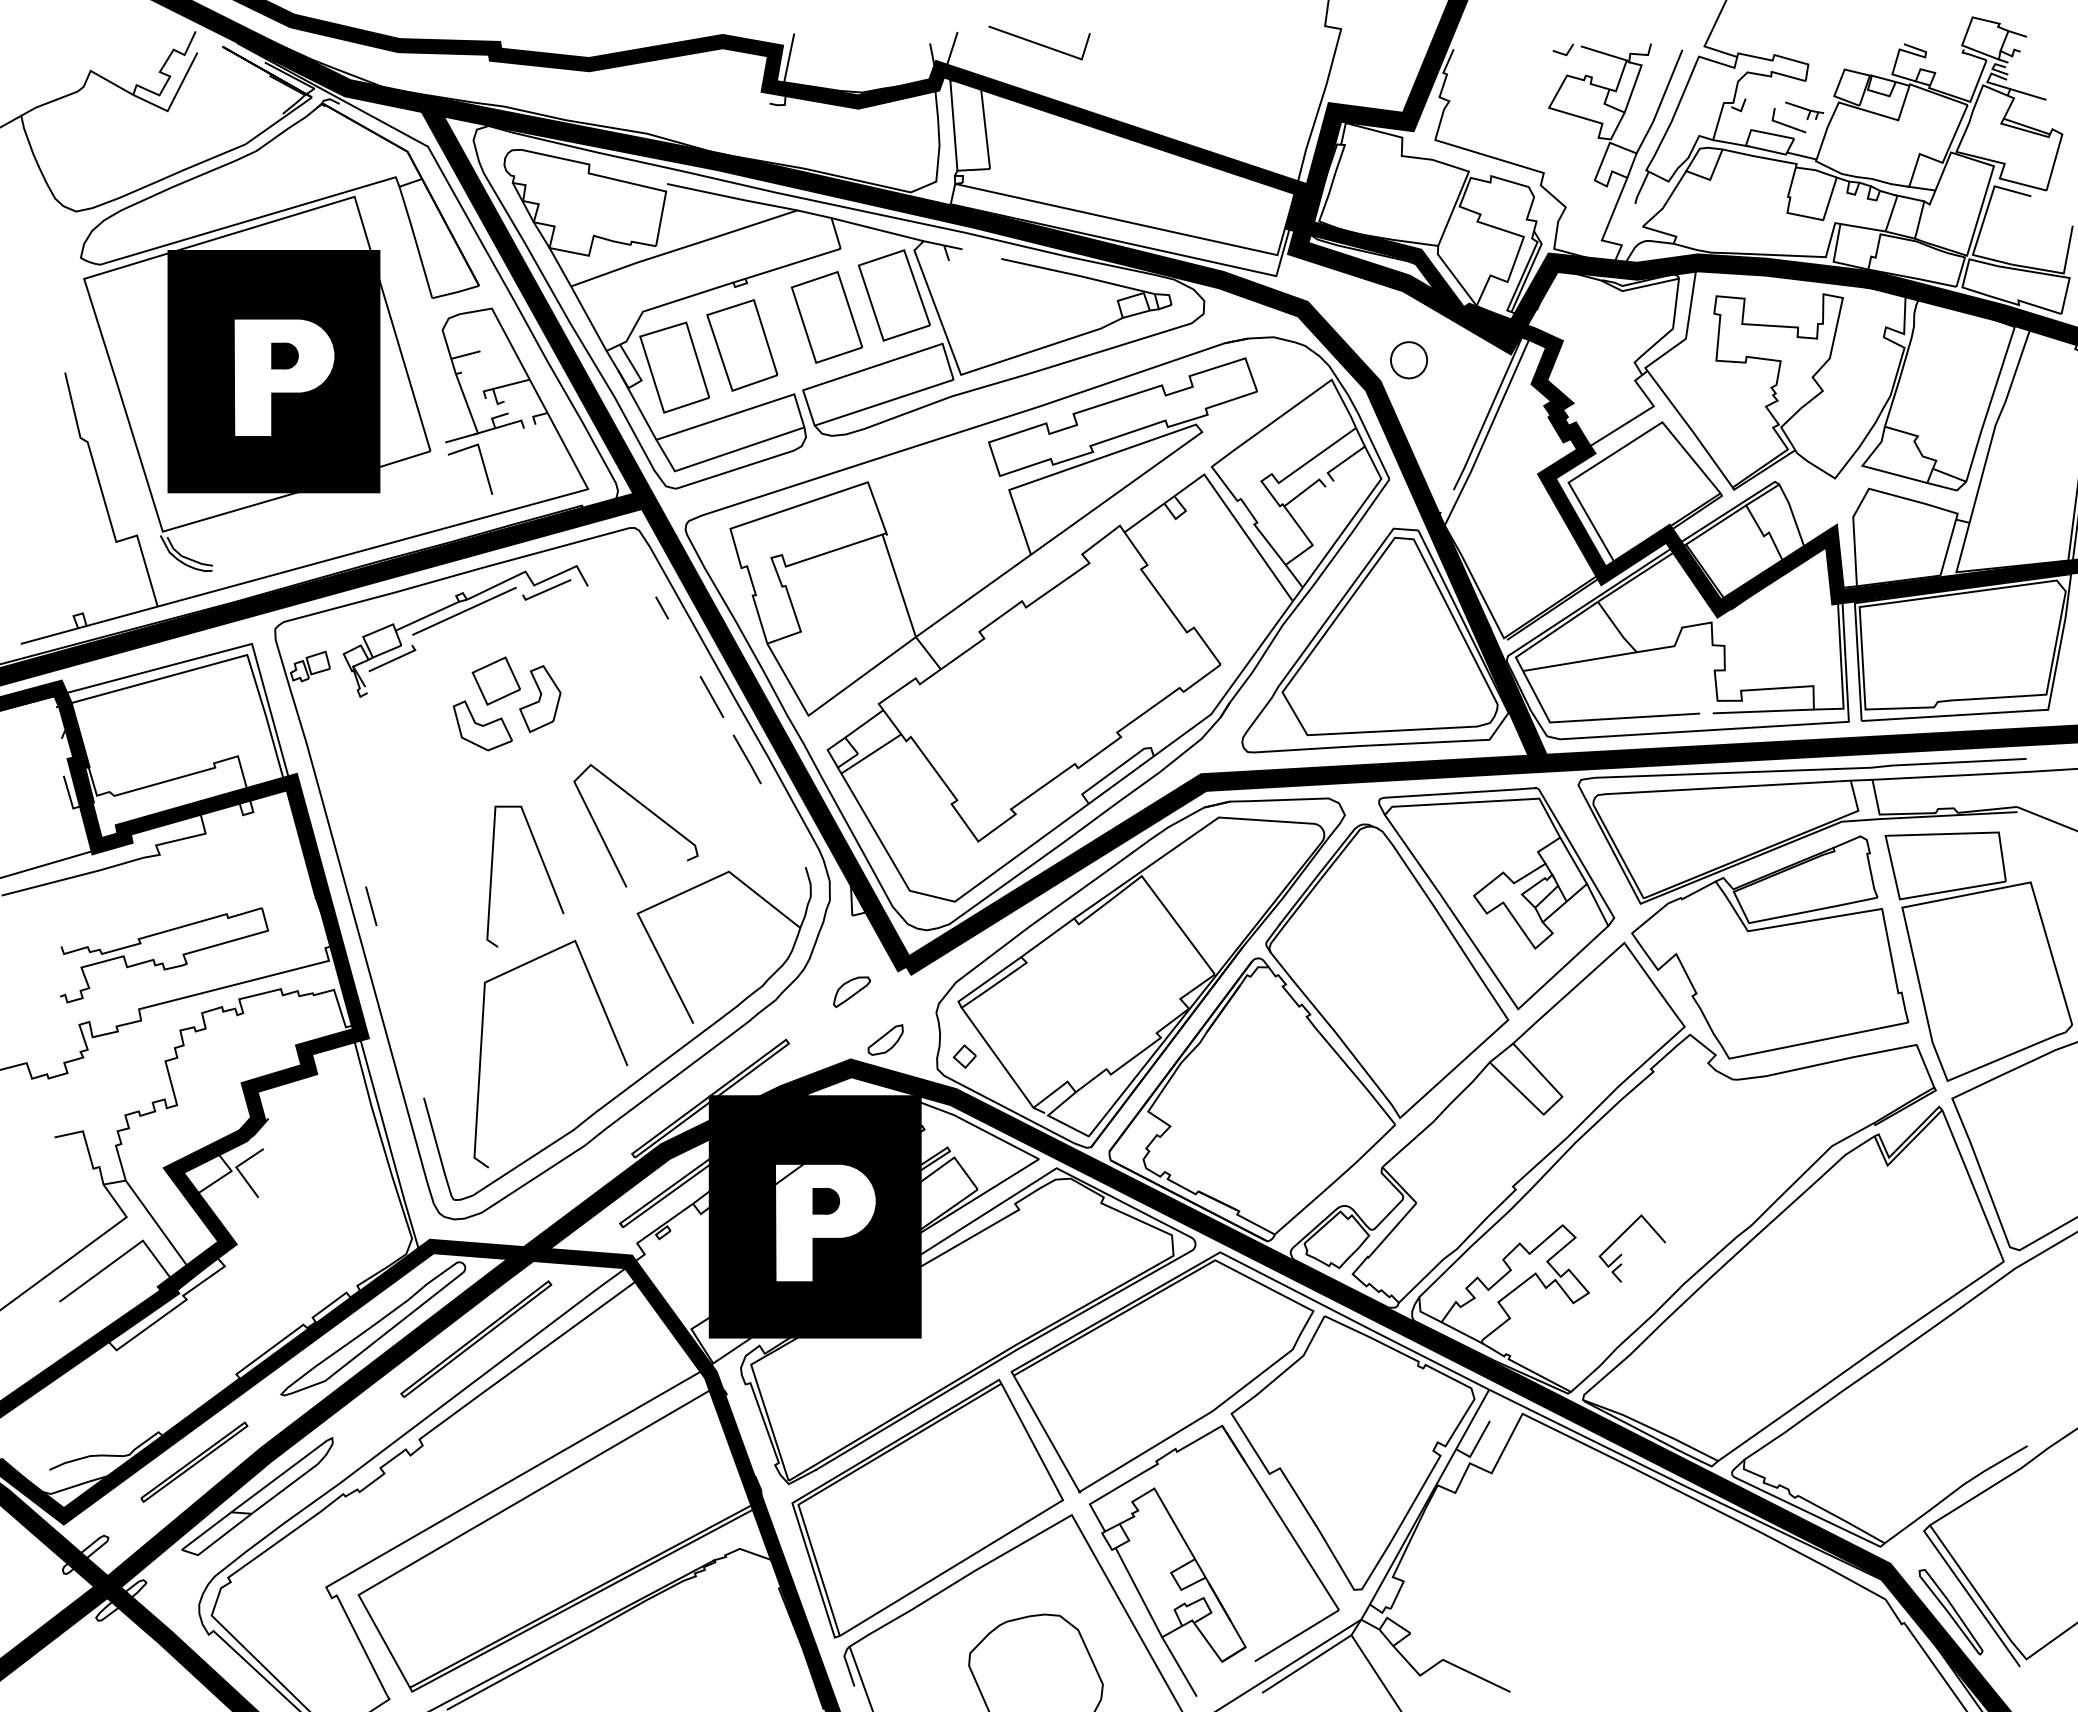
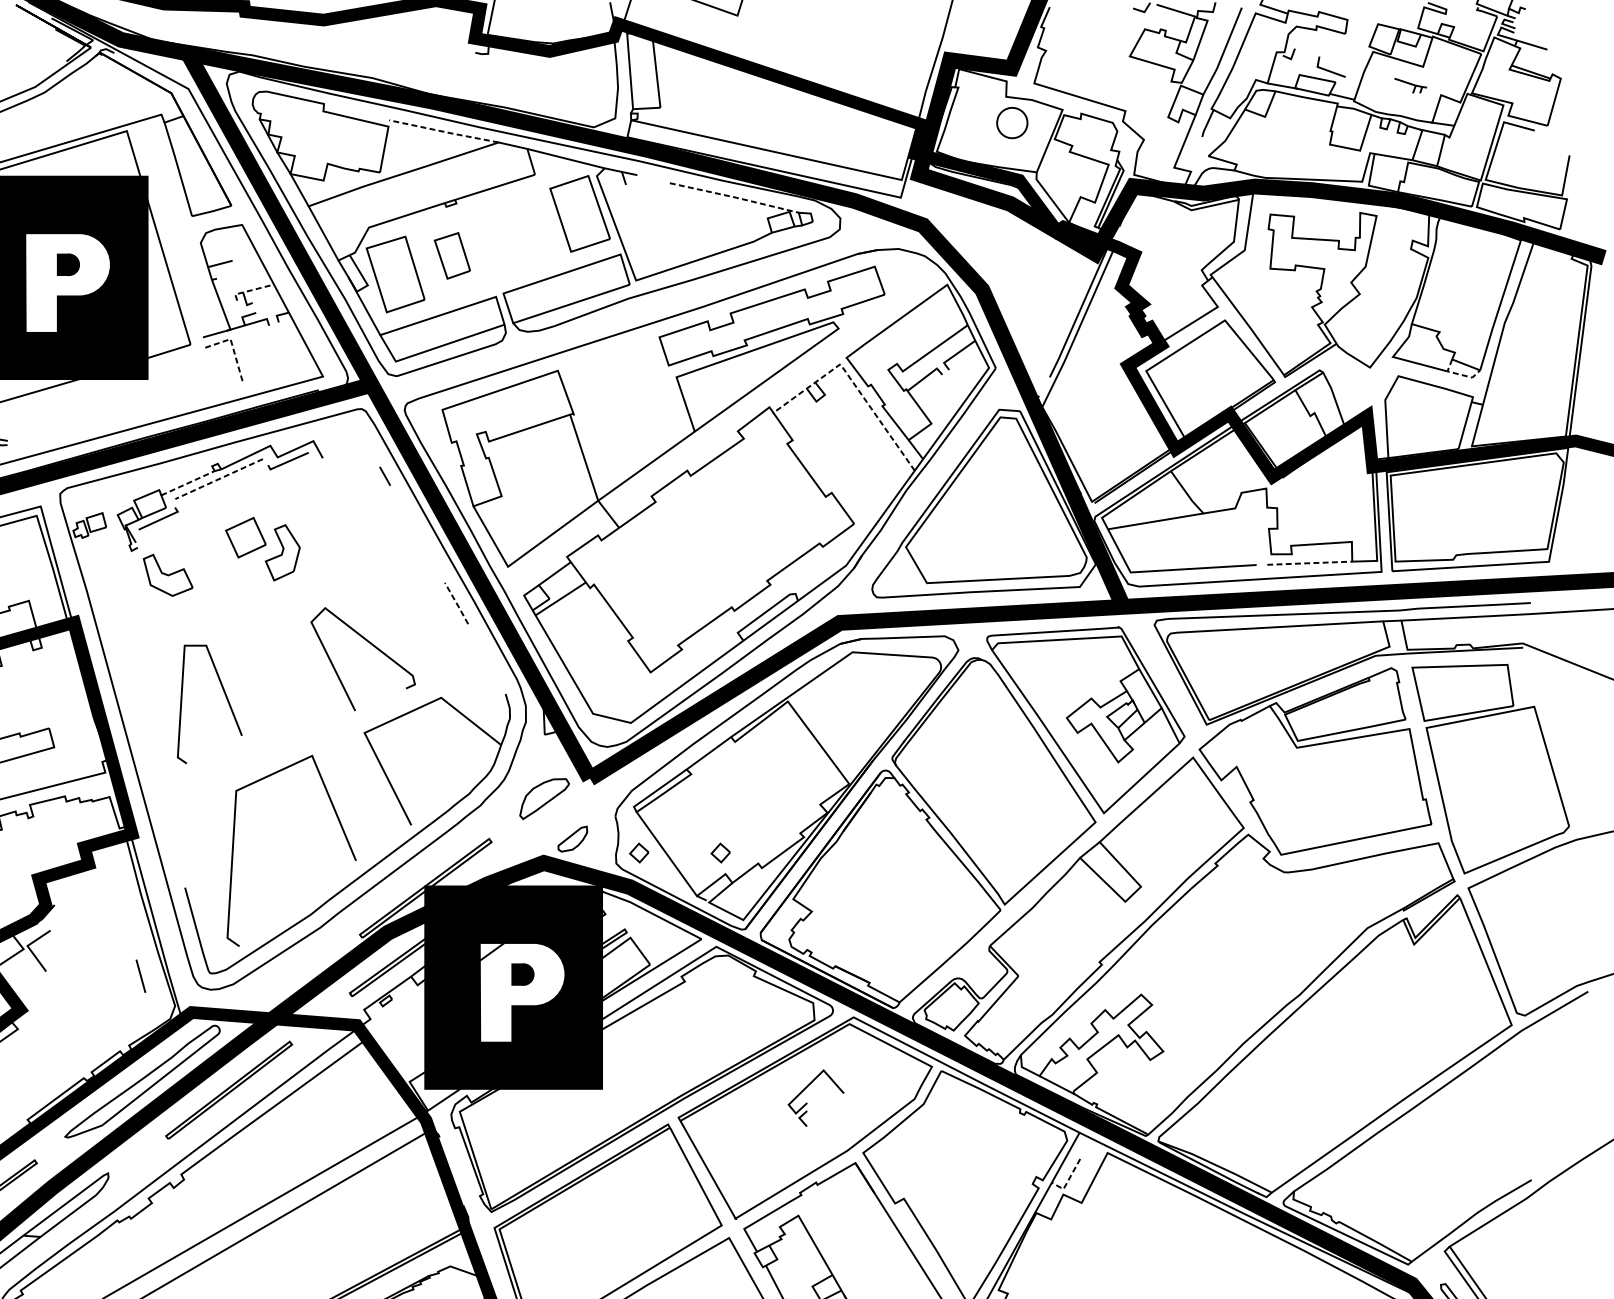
part: (1804, 110) -> (1410, 85), moved
line: (732, 197) -> (444, 131), solid -> dashed
line: (1079, 275) -> (735, 197), solid -> dashed
part: (826, 317) -> (523, 232), removed
part: (742, 345) -> (452, 255), size x0.6
part: (1409, 360) -> (1012, 123), moved
line: (502, 386) -> (251, 290), solid -> dashed
line: (480, 454) -> (232, 347), solid -> dashed
line: (1940, 486) -> (1458, 374), solid -> dashed
line: (1219, 496) -> (853, 382), solid -> dashed
line: (464, 611) -> (219, 479), solid -> dashed
line: (427, 616) -> (188, 483), solid -> dashed
line: (711, 696) -> (426, 550), removed
line: (1763, 711) -> (1309, 563), solid -> dashed
part: (482, 725) -> (167, 575), moved
line: (747, 759) -> (456, 603), solid -> dashed
line: (543, 866) -> (225, 695), moved
line: (371, 906) -> (141, 976), moved
part: (851, 991) -> (544, 798), size x1.6
part: (1061, 1056) -> (720, 852), added
part: (1622, 1254) -> (807, 1103), moved
line: (1475, 1446) -> (1068, 1180), solid -> dashed

